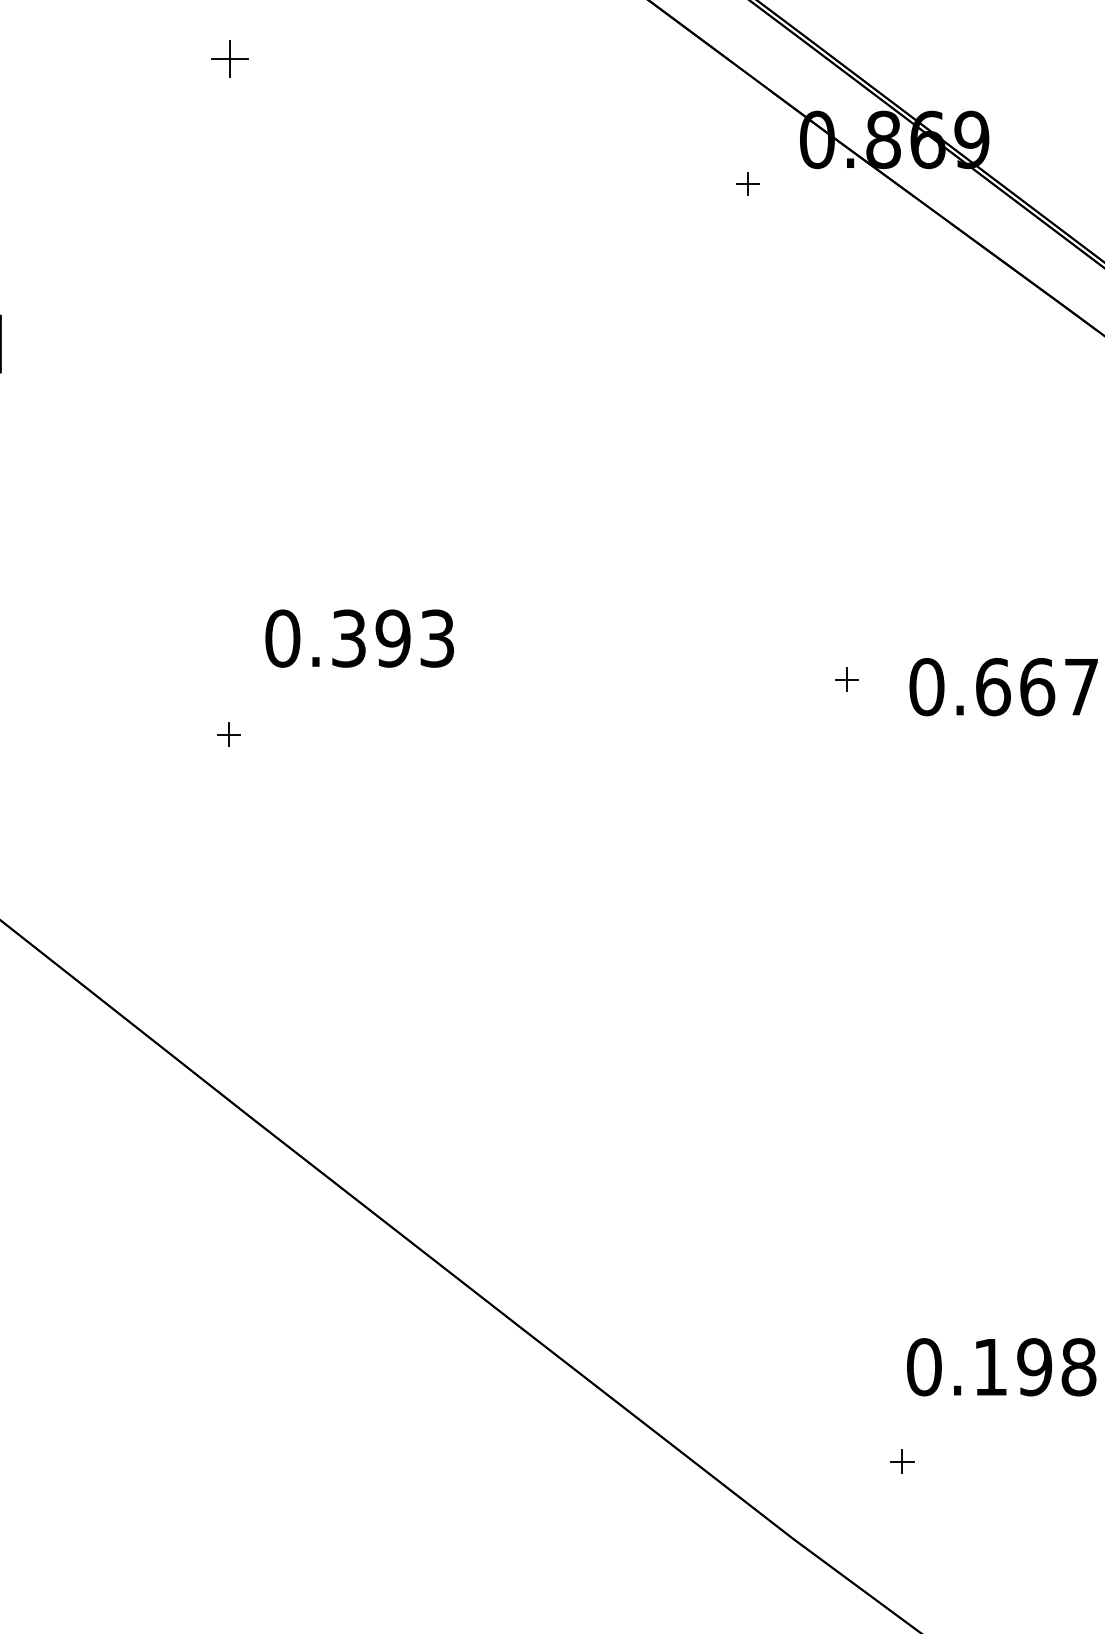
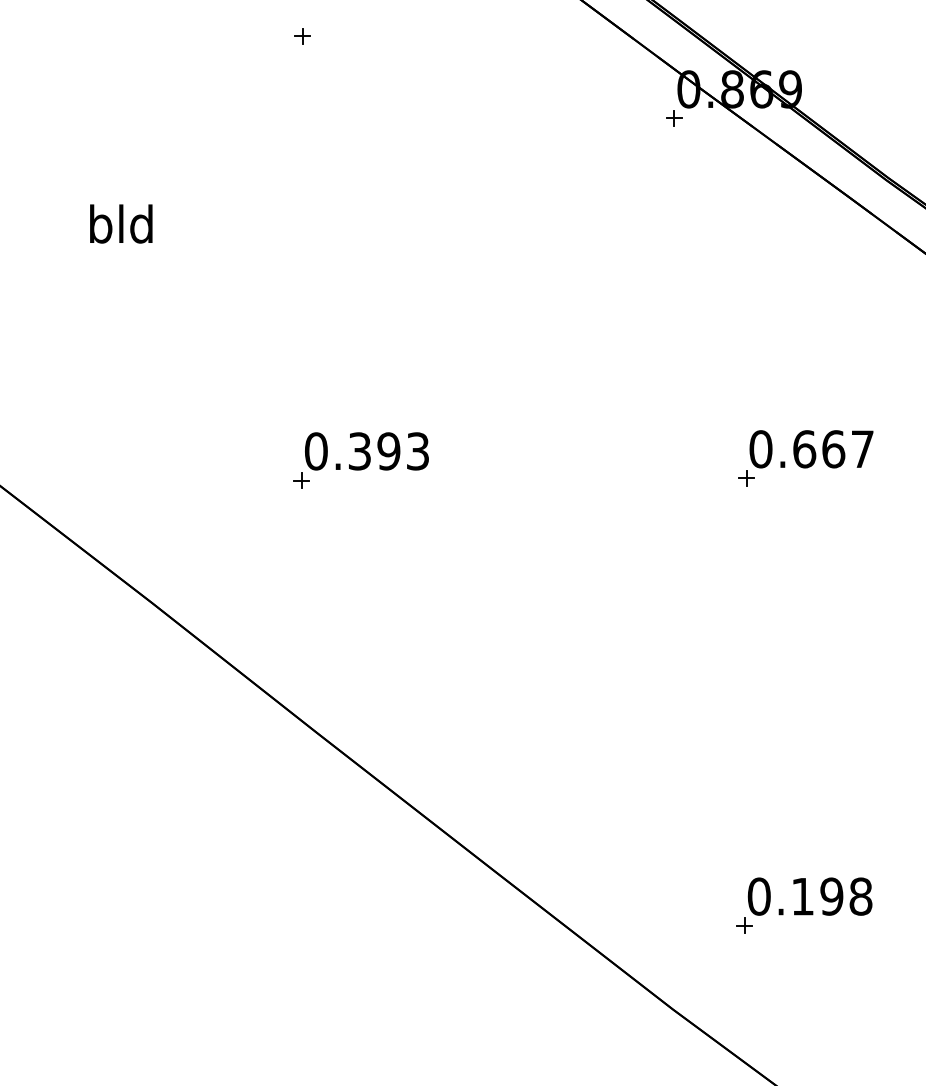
part: (229, 59) -> (302, 36), size x0.62
part: (748, 184) -> (674, 118), moved
text: (359, 638) -> (366, 451), moved
part: (847, 679) -> (746, 478), moved
part: (901, 1461) -> (744, 925), moved

